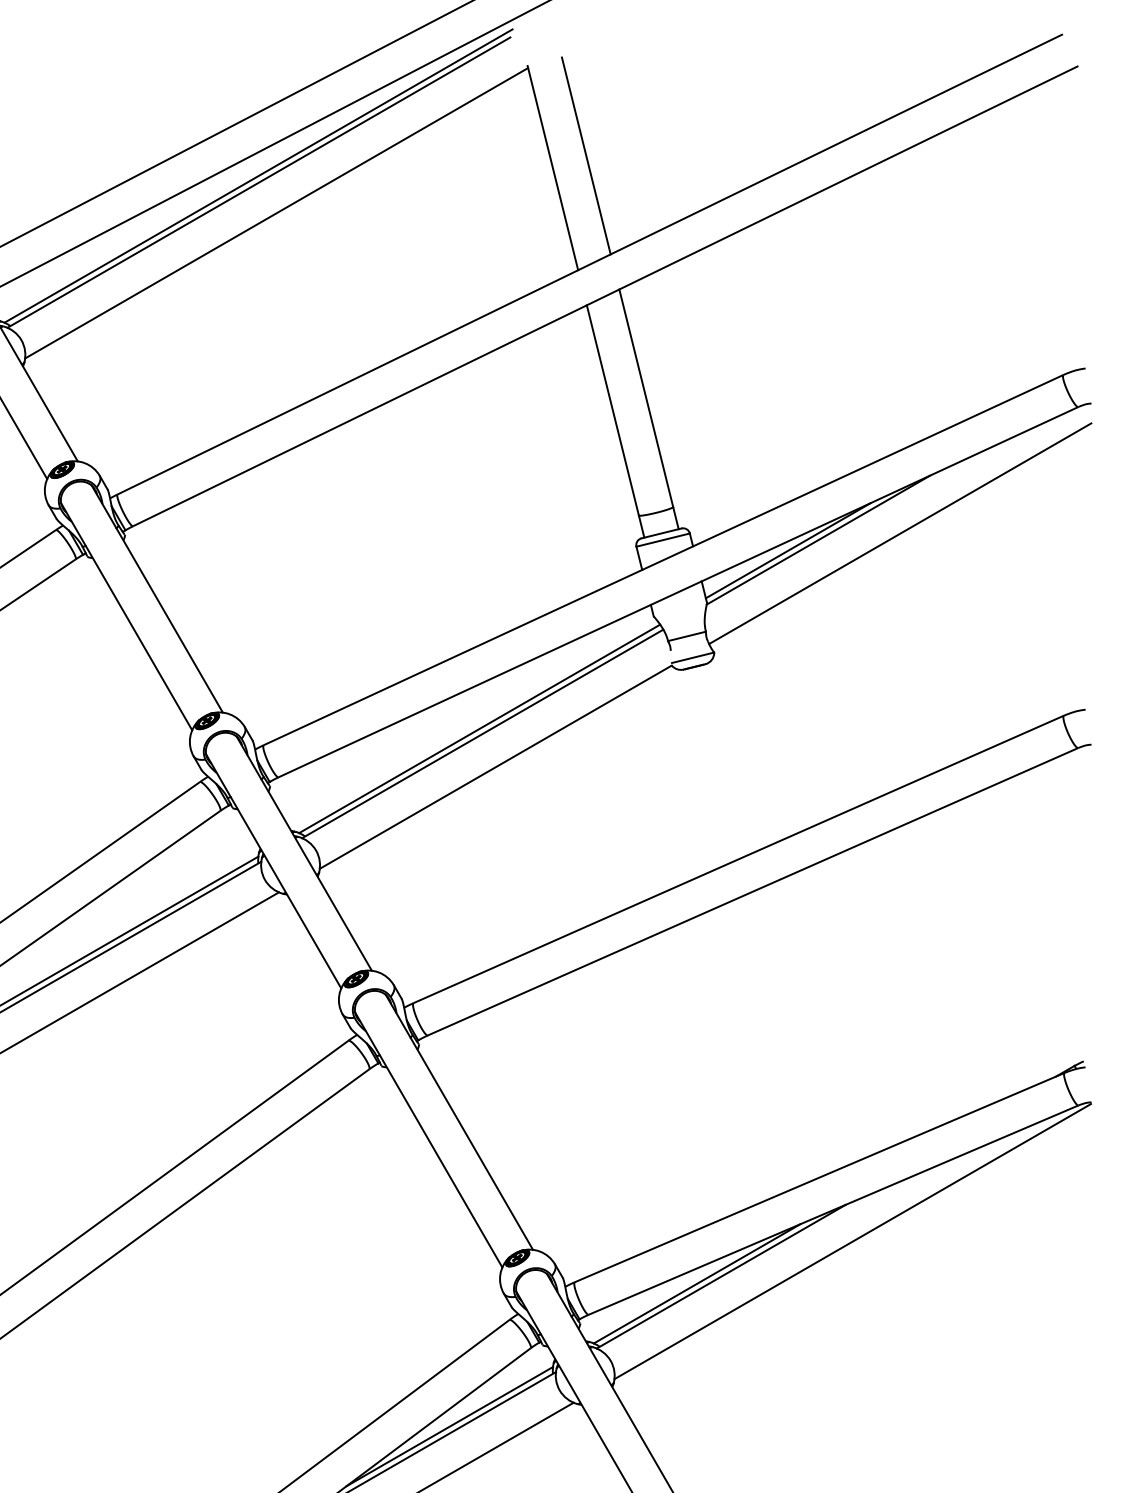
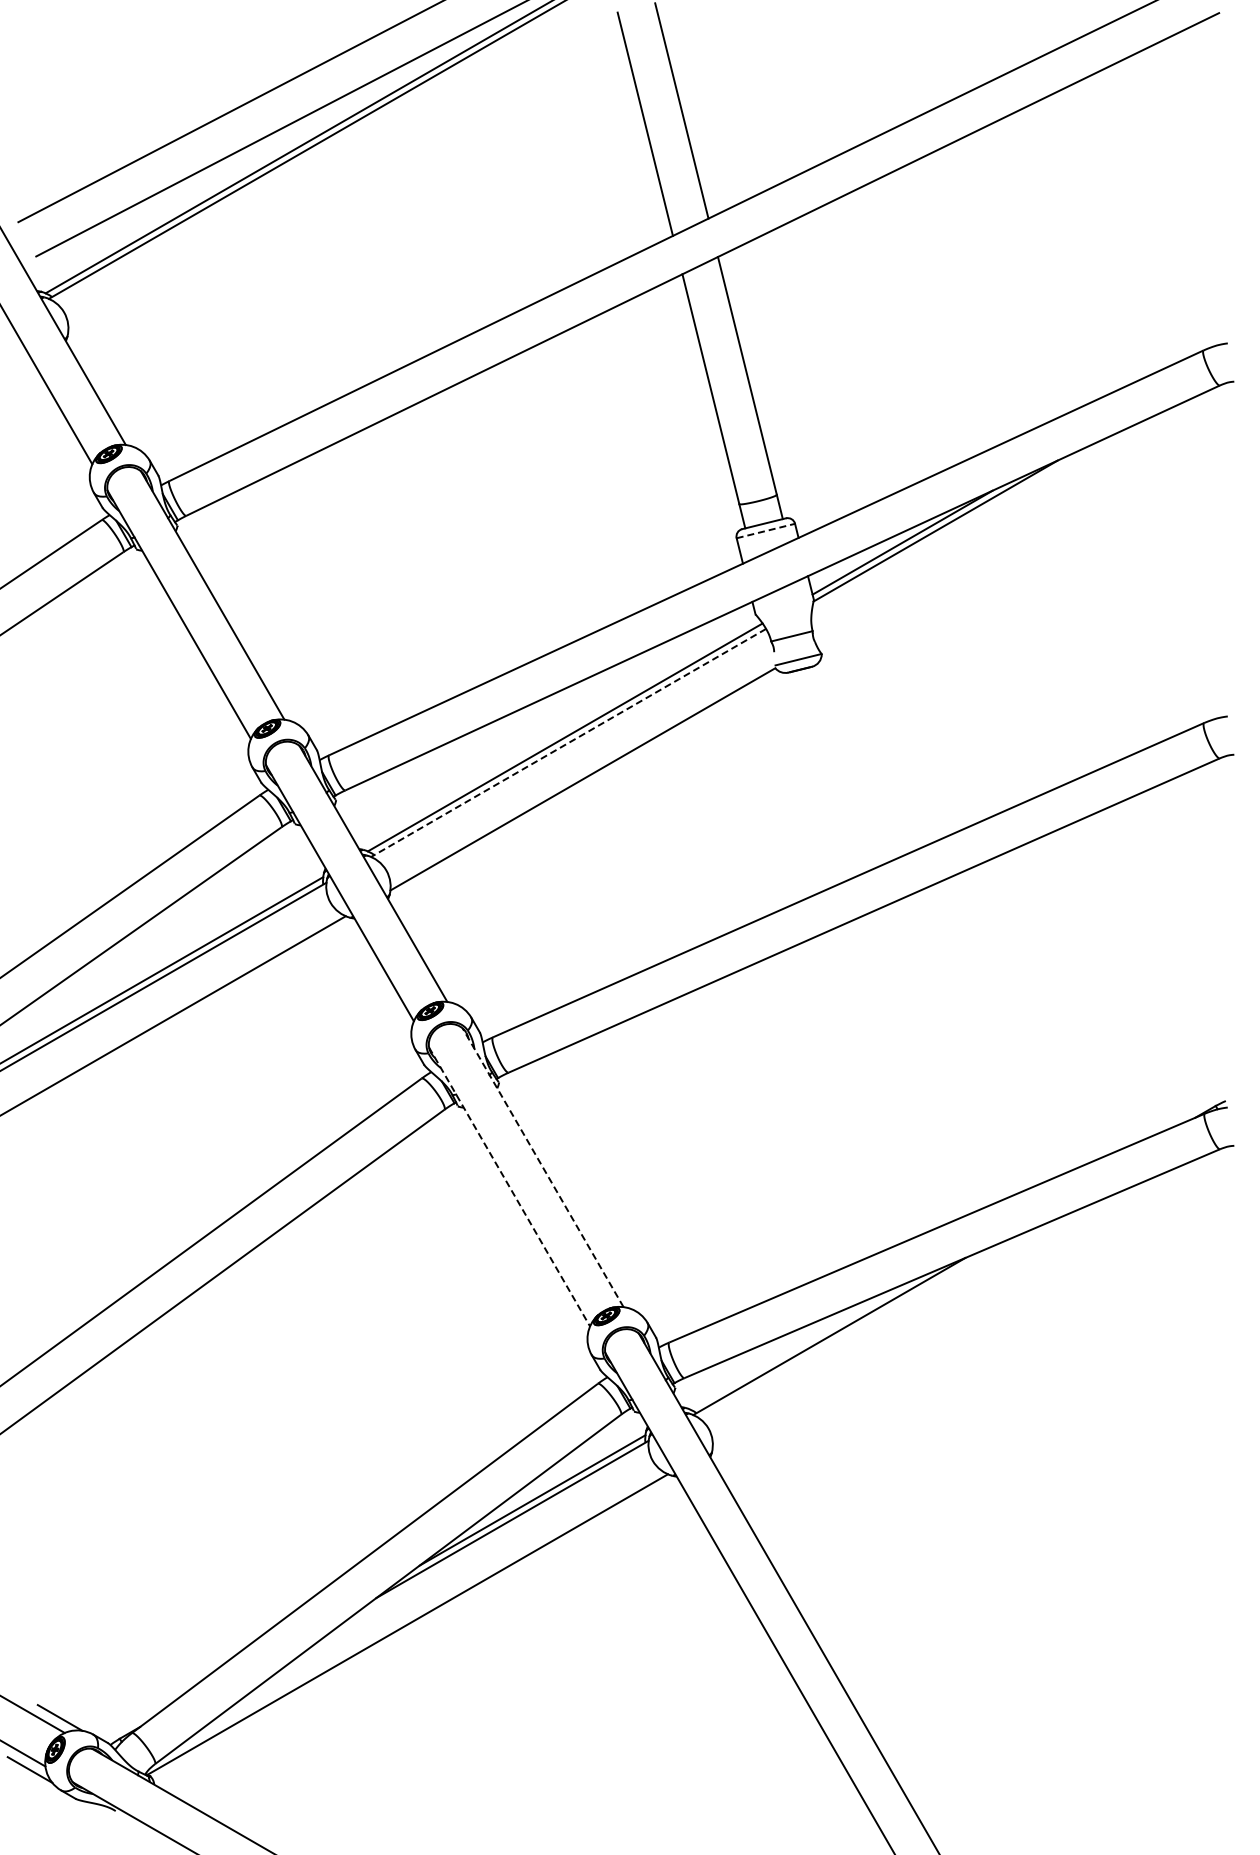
line: (276, 213) -> (343, 173), removed
line: (900, 533) -> (1025, 523), removed
line: (663, 539) -> (766, 530), solid -> dashed
line: (482, 734) -> (568, 743), solid -> dashed
line: (458, 1122) -> (542, 1167), solid -> dashed
line: (428, 1140) -> (509, 1187), solid -> dashed
line: (852, 1241) -> (972, 1297), removed
line: (696, 1284) -> (802, 1344), removed

